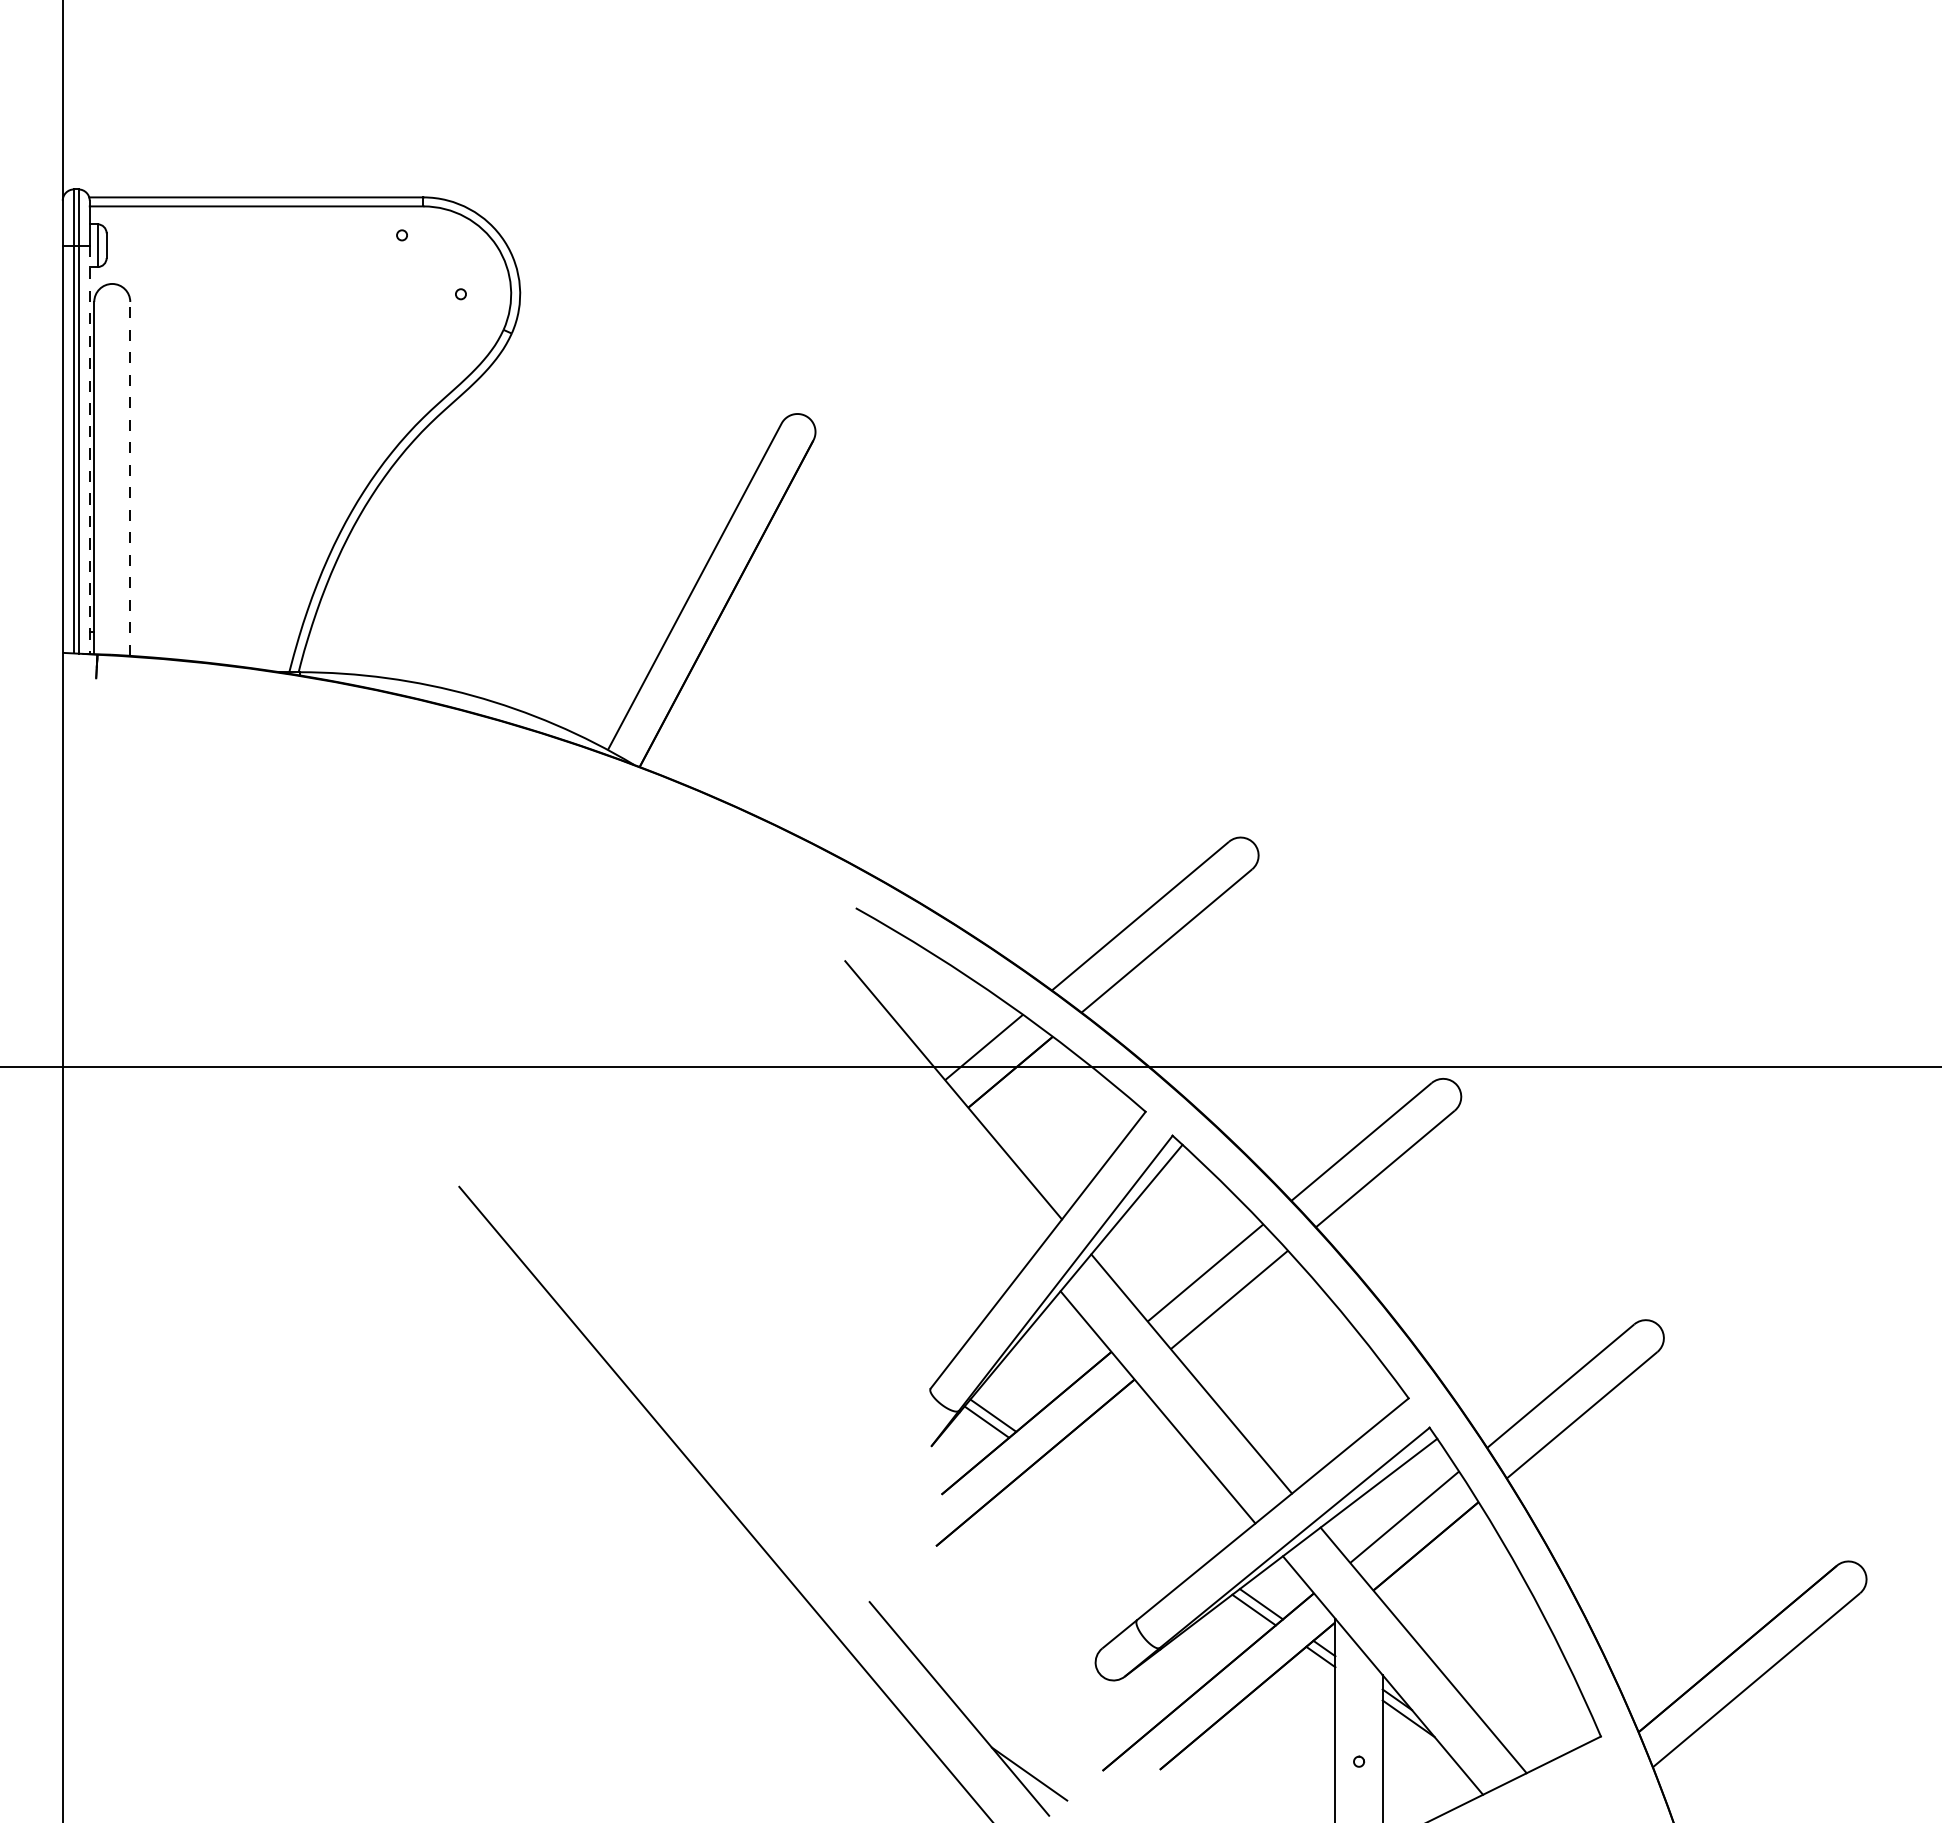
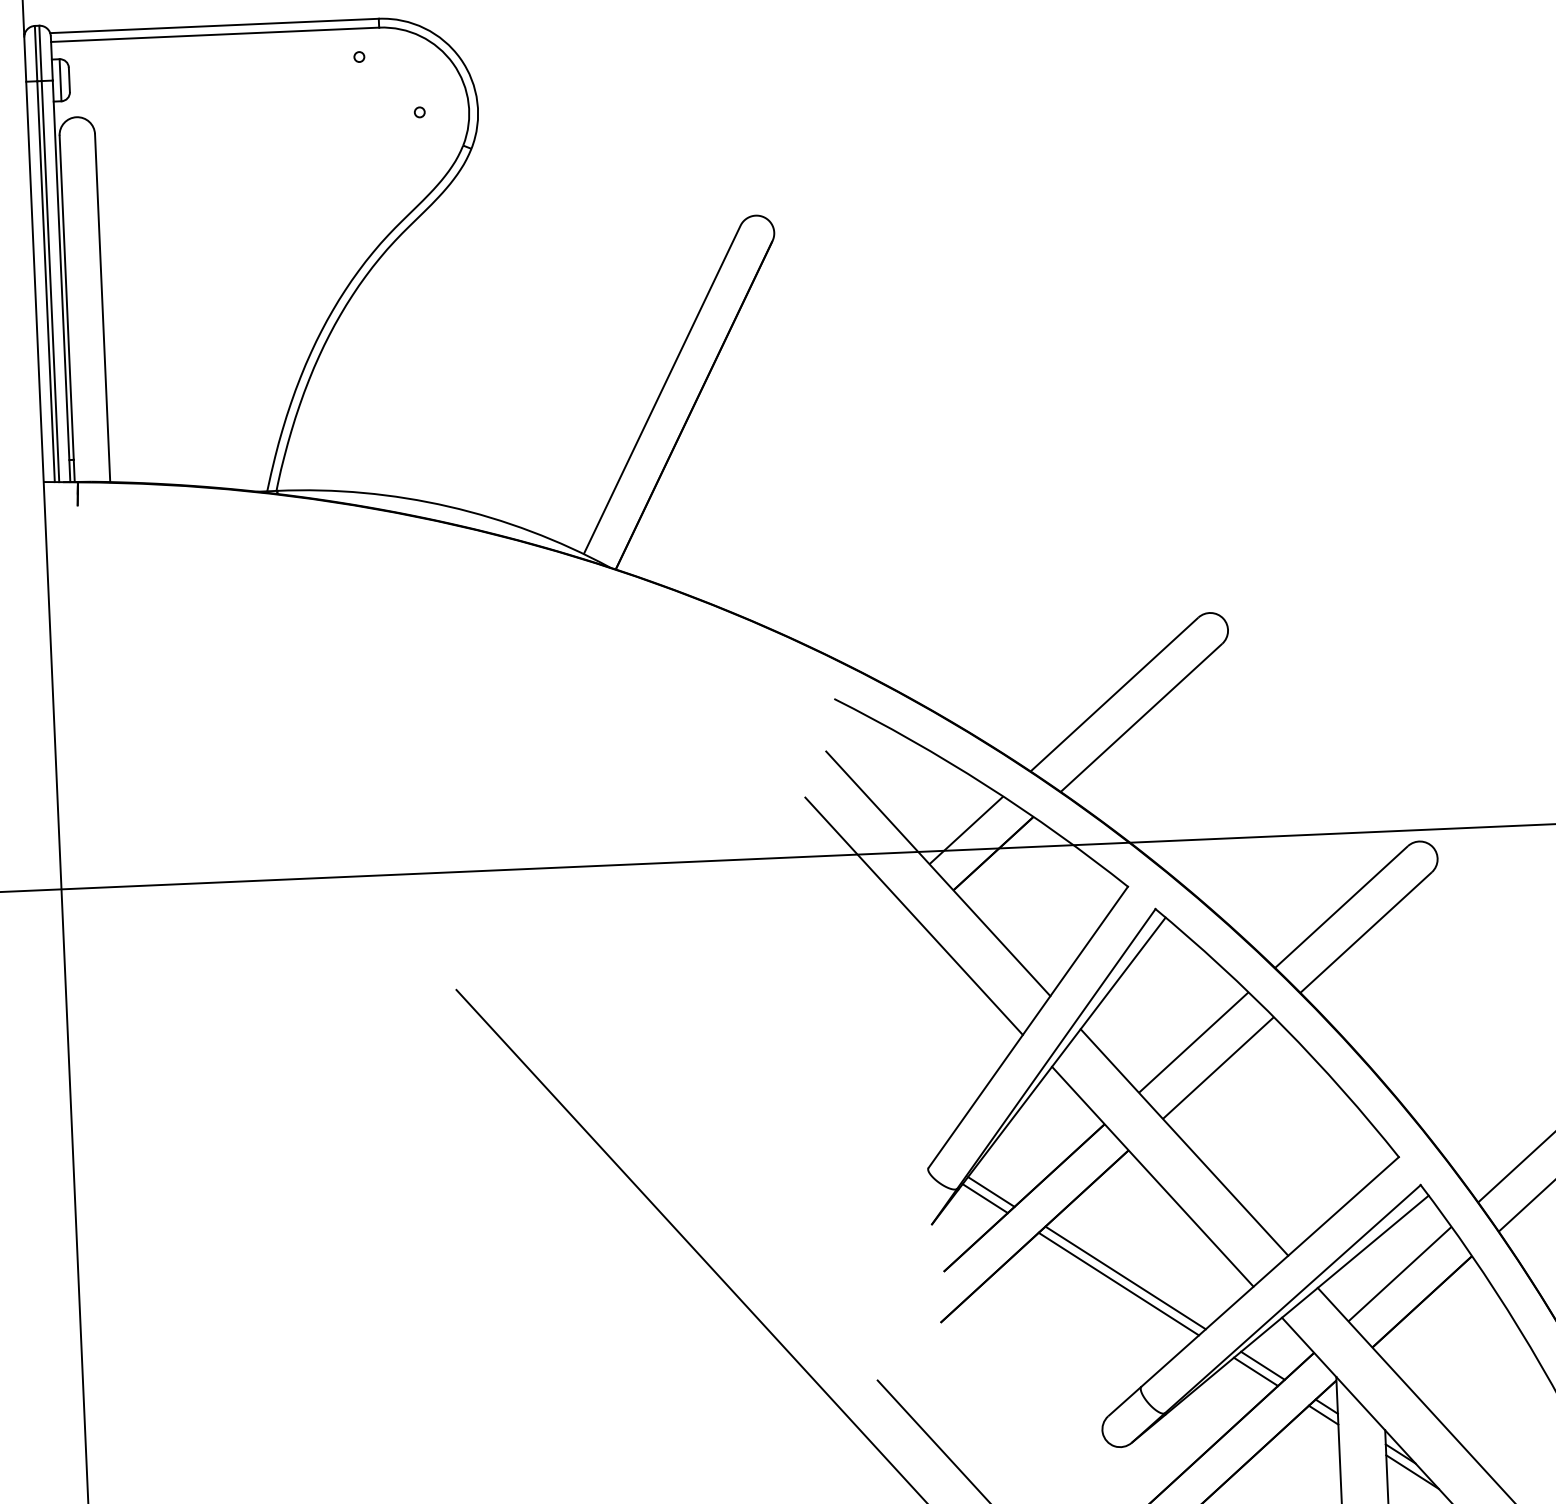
line: (89, 450) -> (61, 281), dashed -> solid
line: (130, 478) -> (102, 307), dashed -> solid
line: (927, 1132) -> (914, 916), added
line: (1125, 1508) -> (1125, 1277), added
line: (1118, 1514) -> (1118, 1283), added

